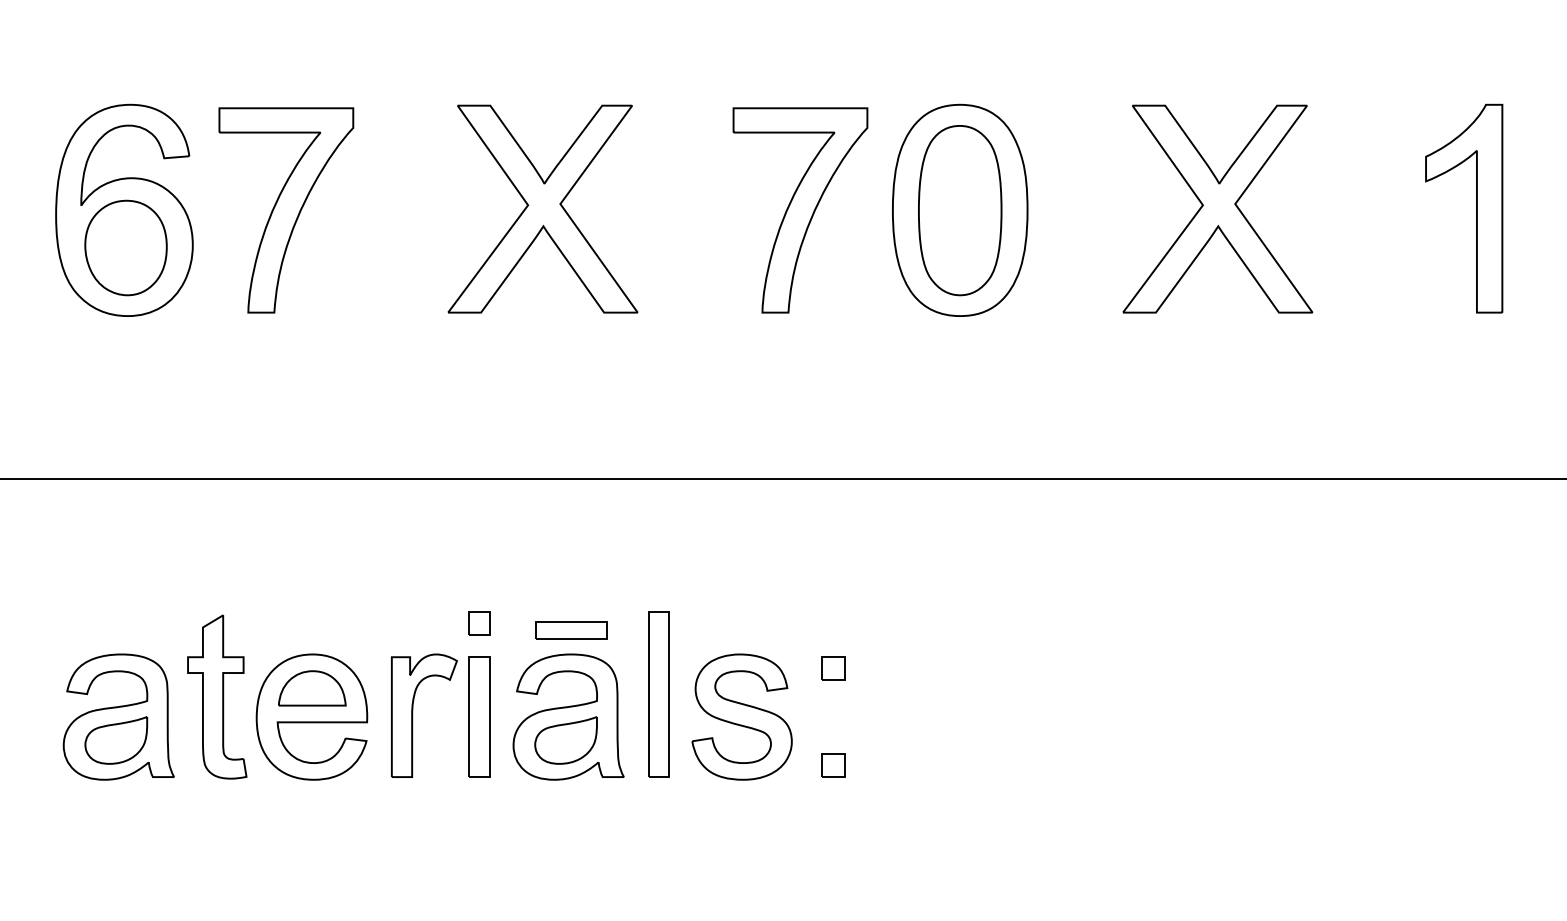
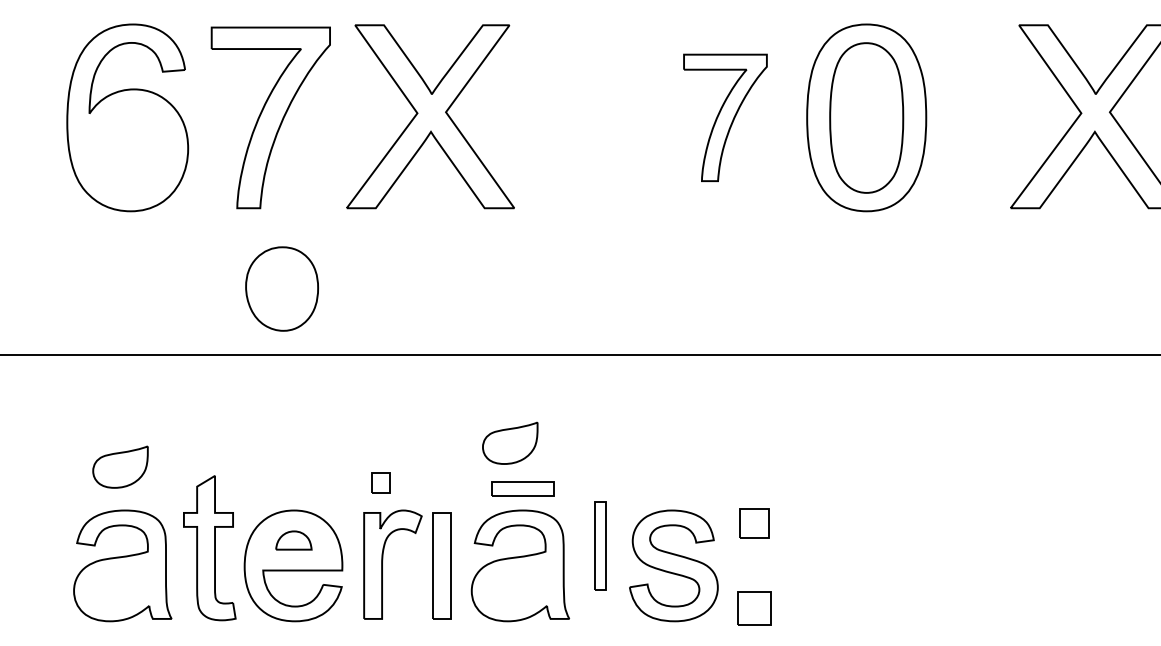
part: (542, 208) -> (430, 116), moved
part: (800, 210) -> (725, 117), size x0.7
part: (125, 247) -> (281, 288), moved
part: (479, 623) -> (380, 483), moved
part: (833, 668) -> (754, 522), size x1.4
part: (312, 688) -> (294, 540), size x0.6
part: (658, 694) -> (599, 545), size x0.6
part: (116, 740) -> (120, 467), moved
part: (565, 740) -> (509, 443), moved
part: (833, 765) -> (754, 608), size x1.6

